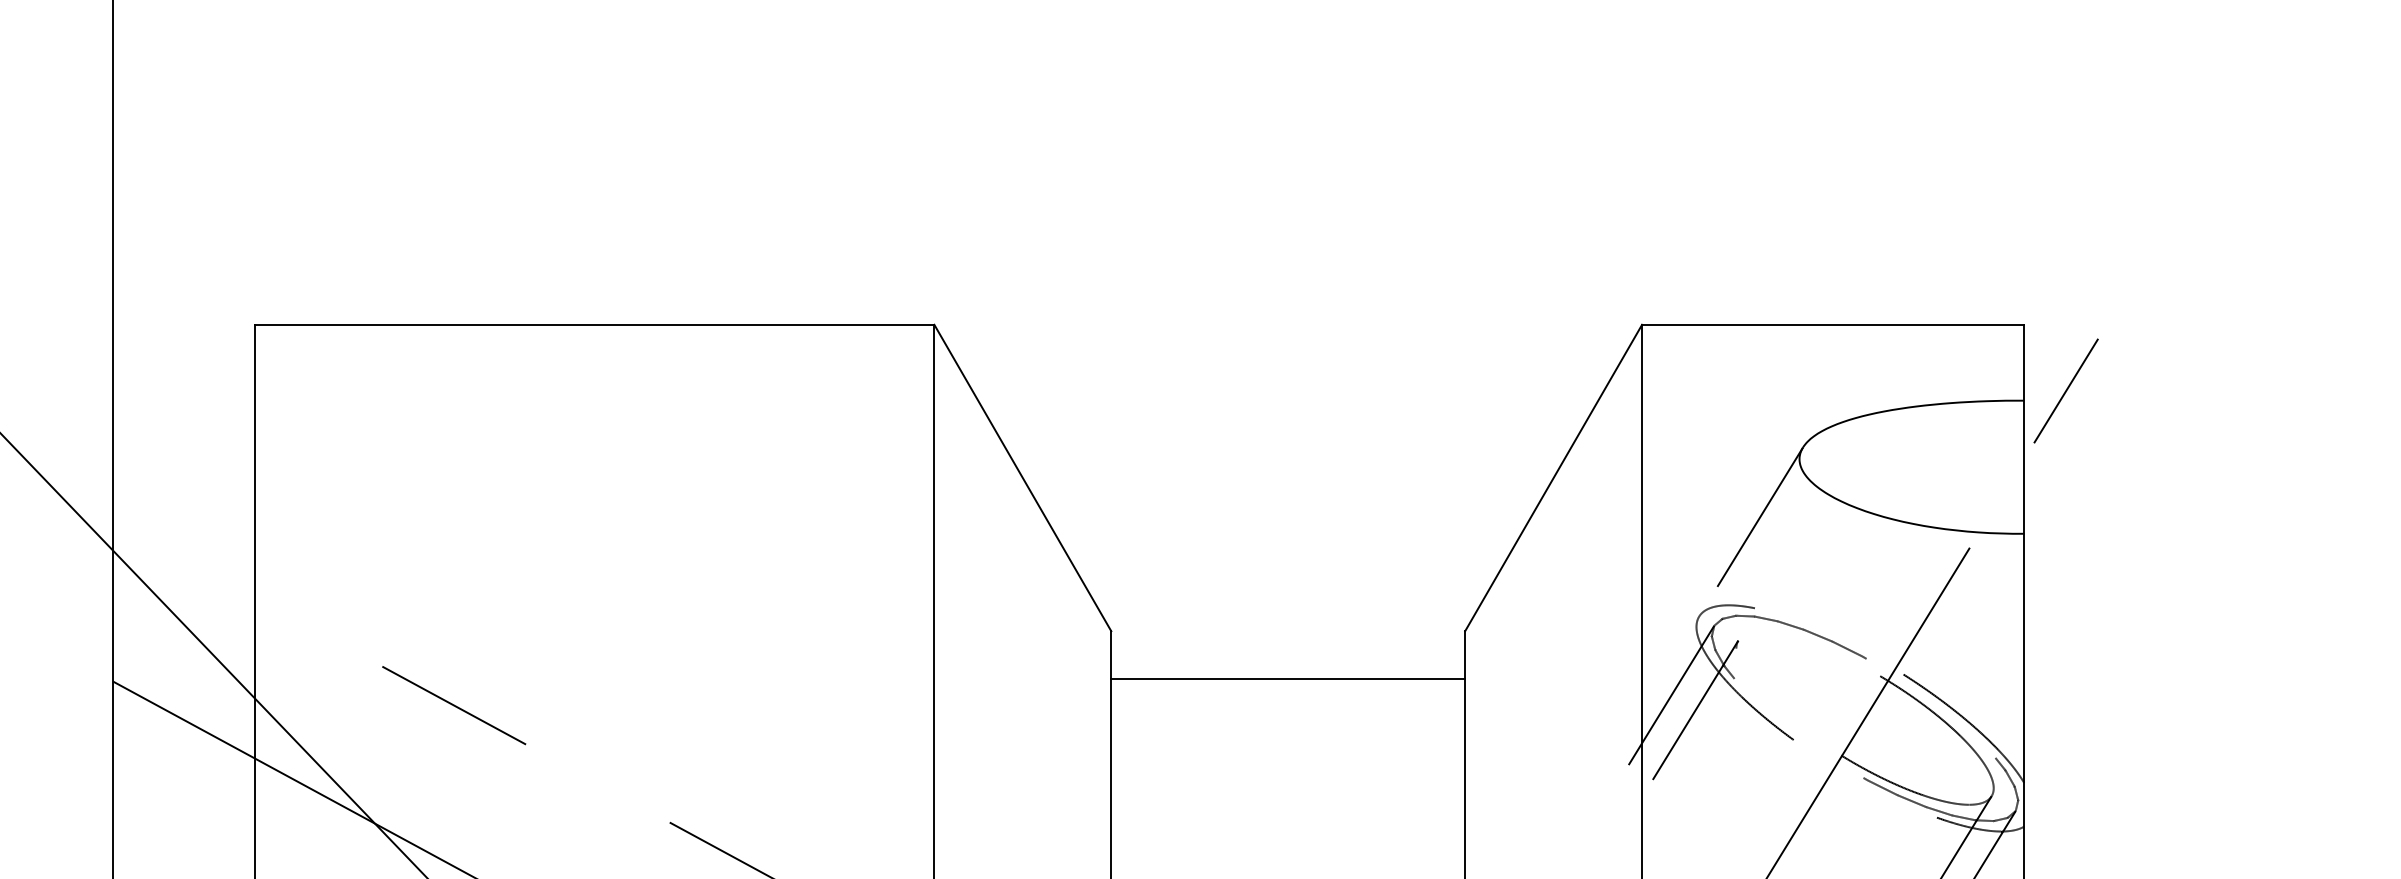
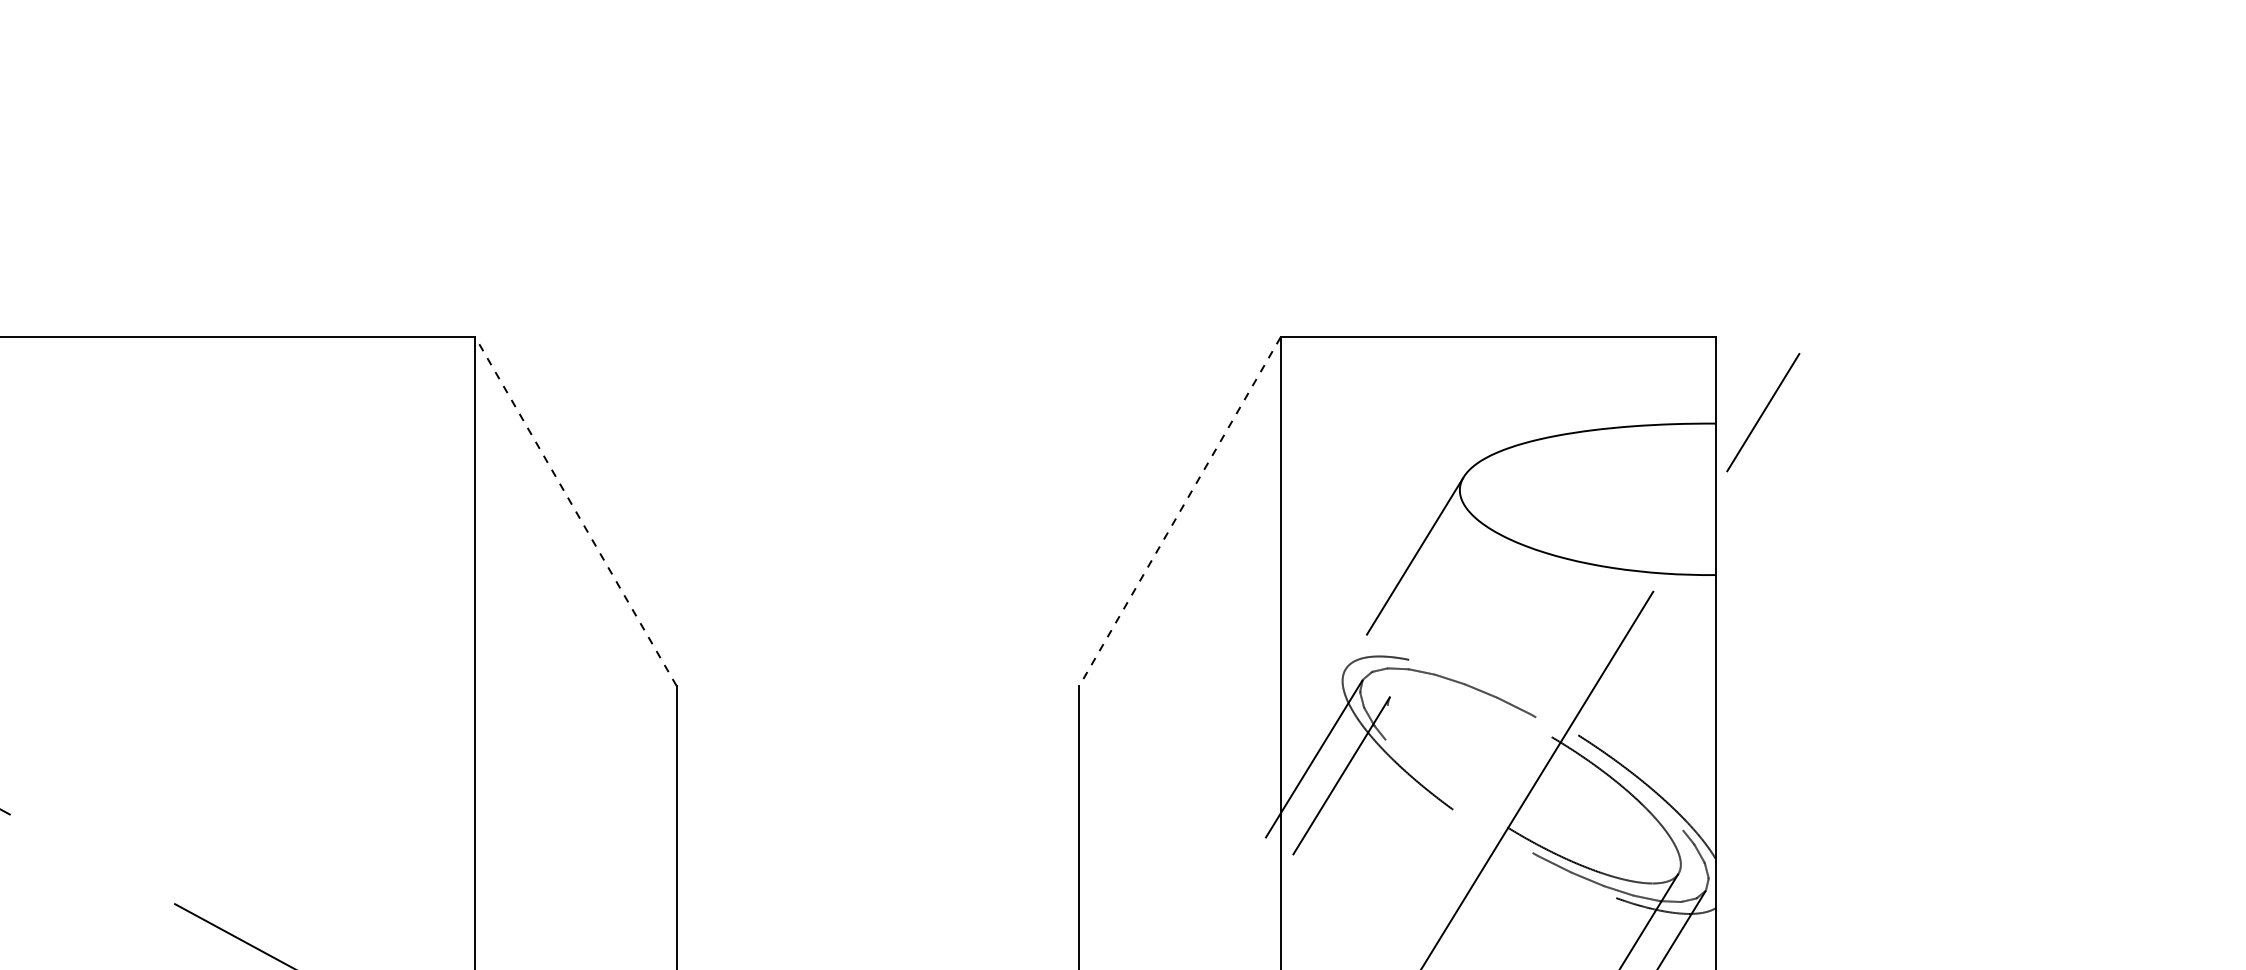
line: (1022, 478) -> (575, 512), solid -> dashed
line: (1553, 478) -> (1179, 512), solid -> dashed
line: (1288, 678) -> (878, 739), removed

